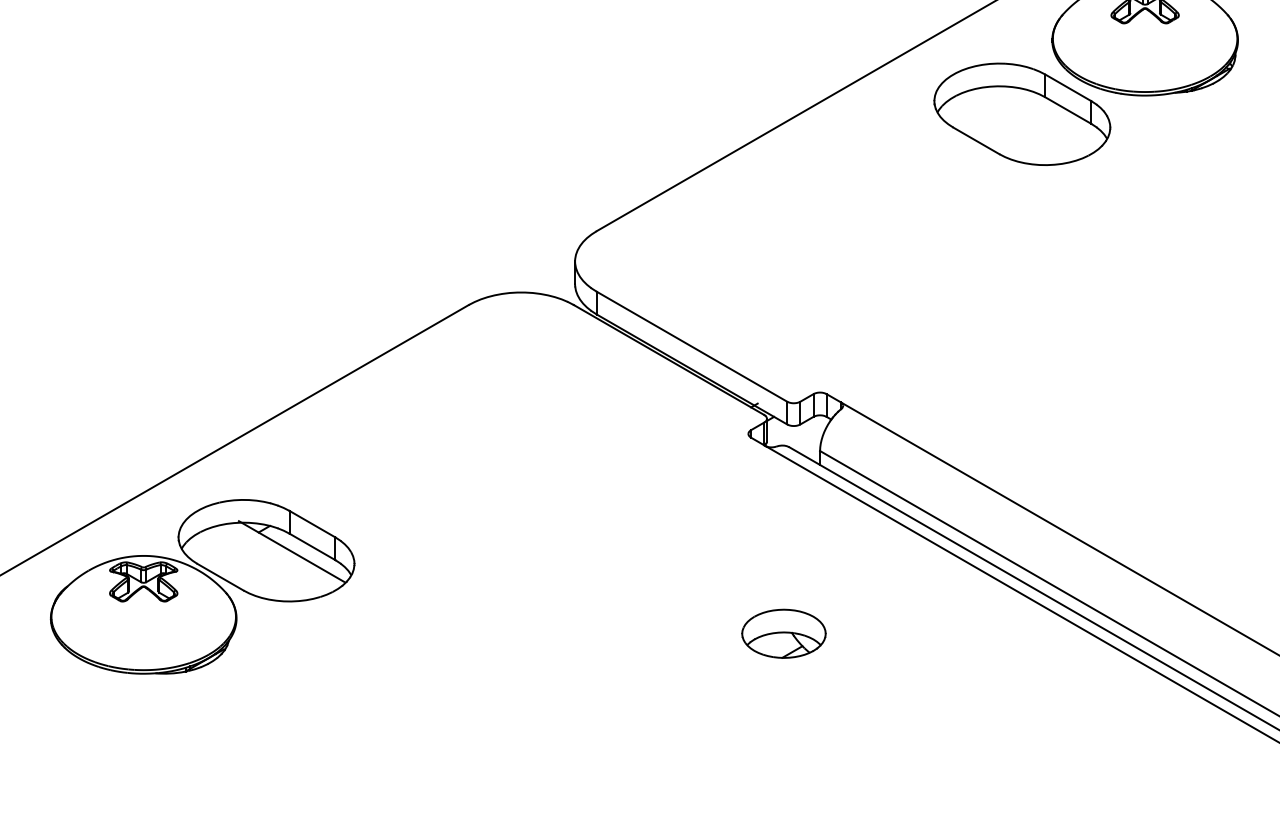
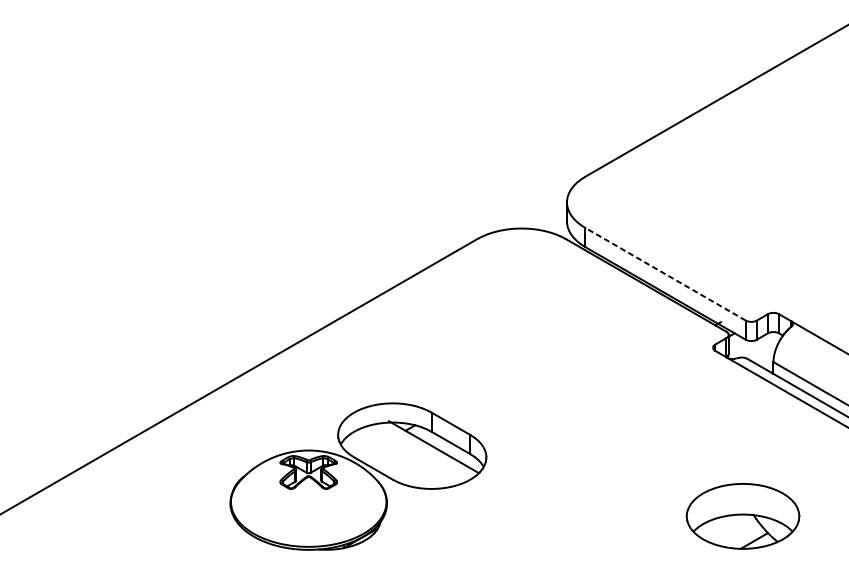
line: (692, 346) -> (665, 274), solid -> dashed
part: (202, 586) -> (358, 476), moved
part: (783, 633) -> (742, 515), size x1.6

